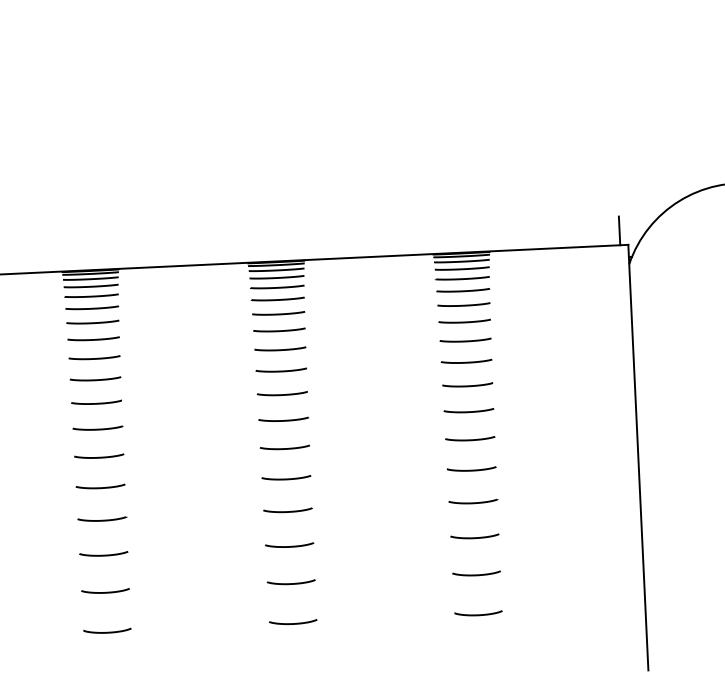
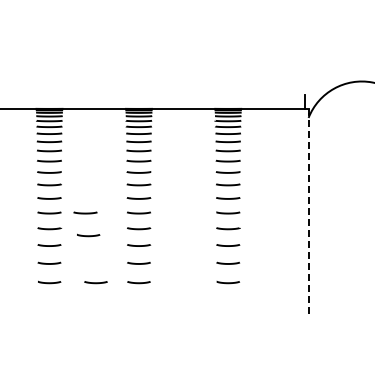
line: (638, 456) -> (308, 210), solid -> dashed
line: (175, 482) -> (85, 212), added
curve: (183, 529) -> (88, 235), added
line: (202, 626) -> (95, 282), added

